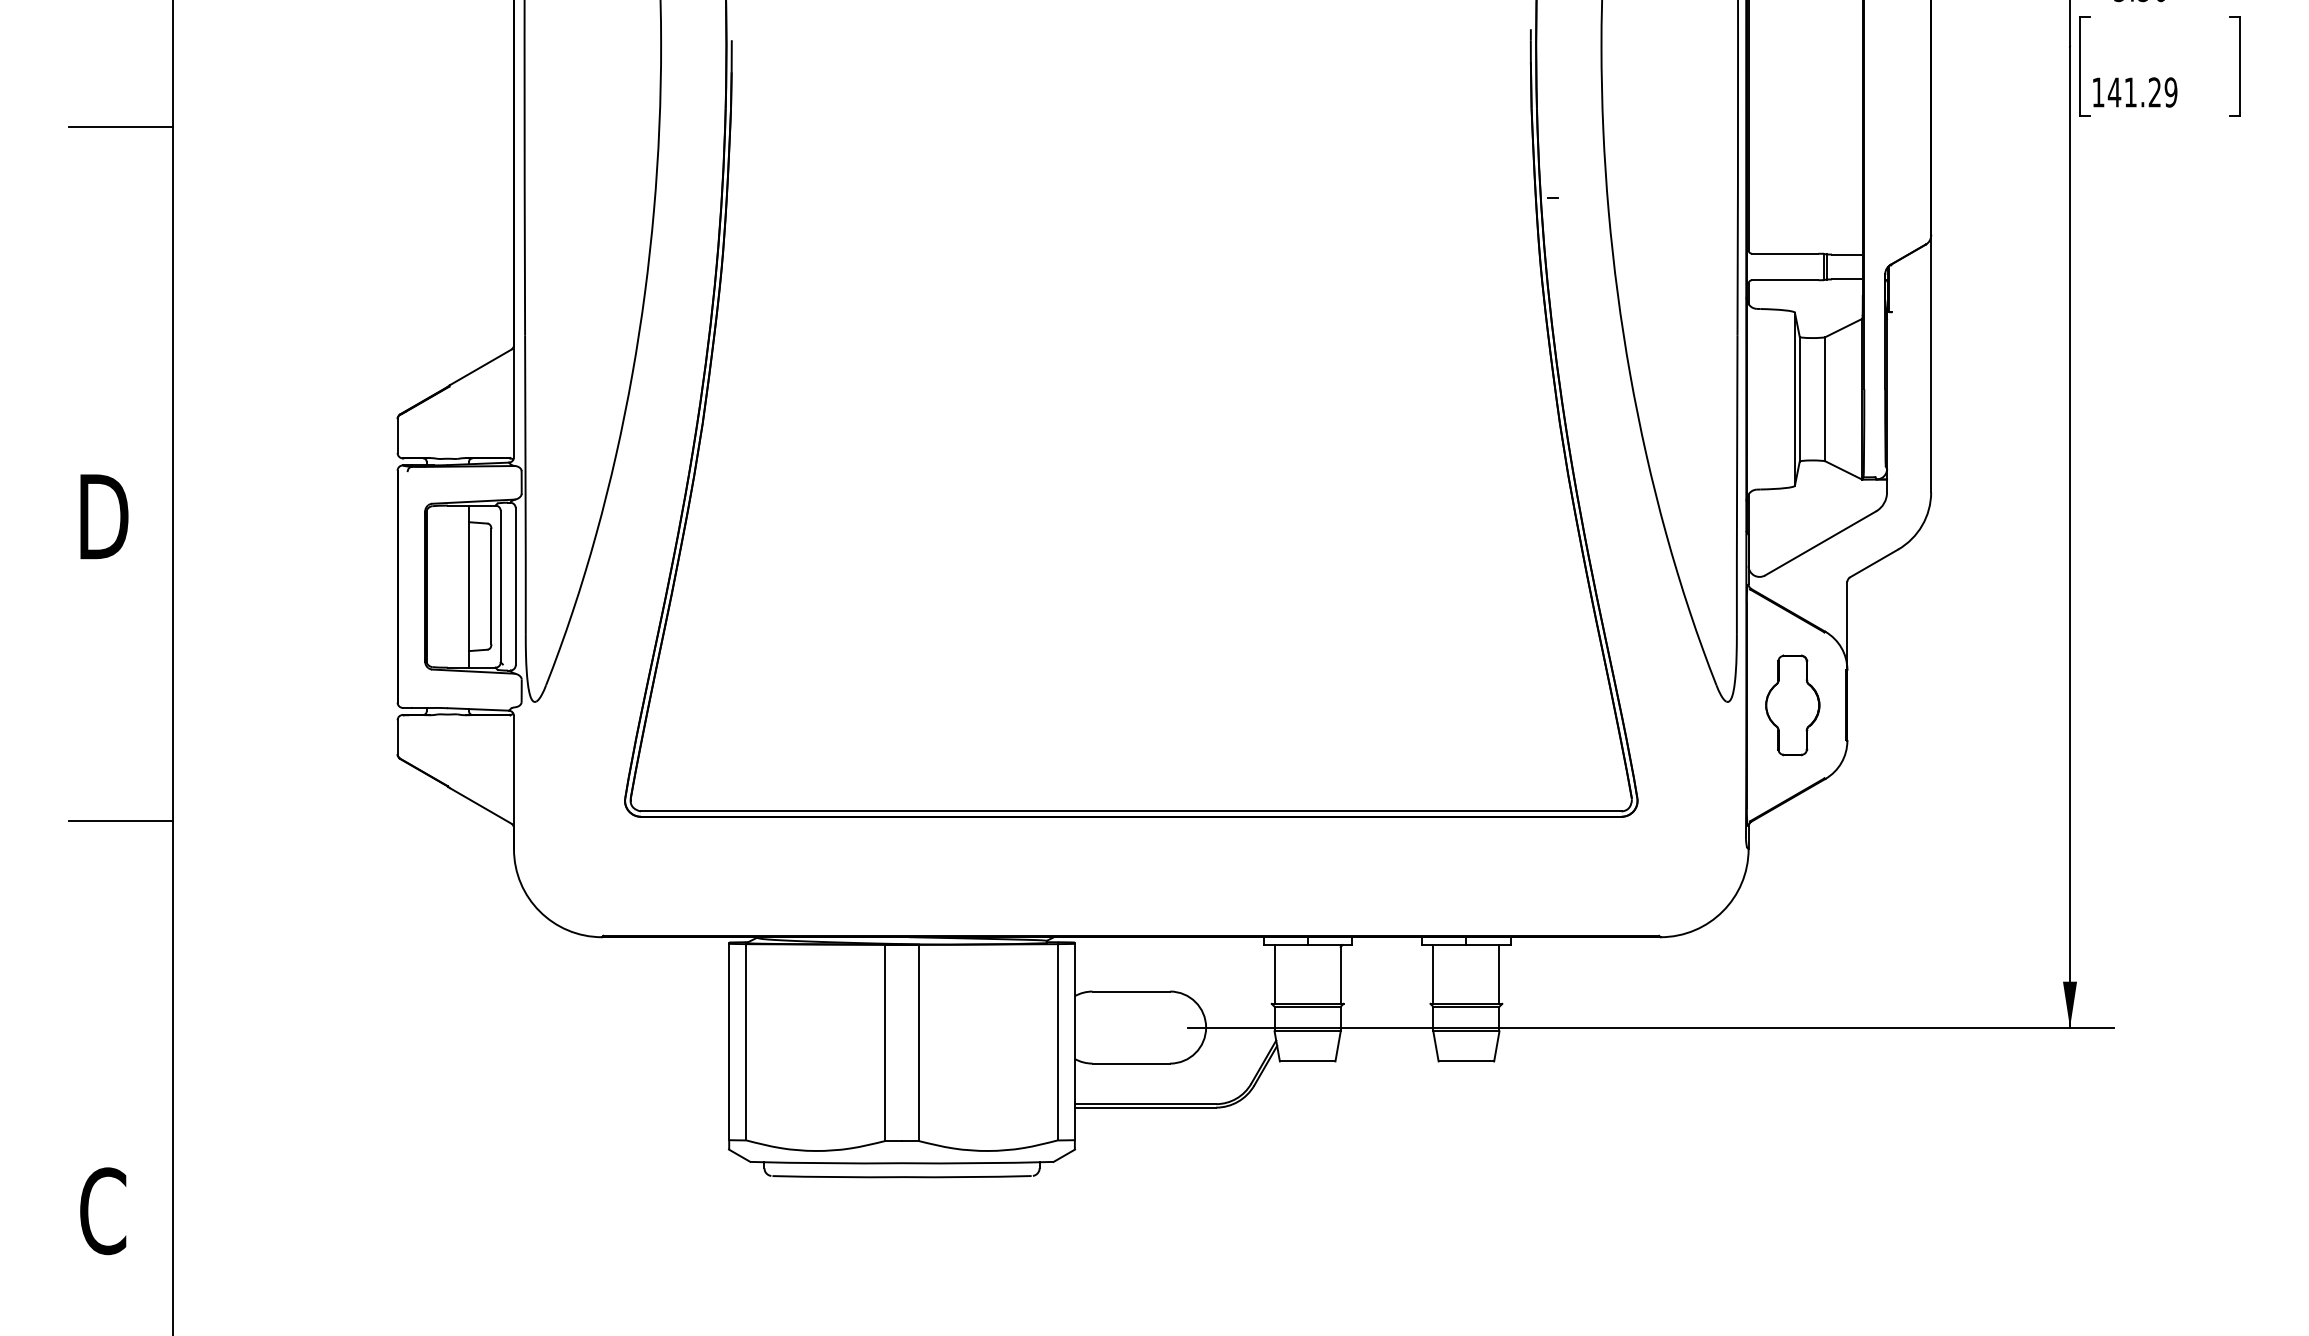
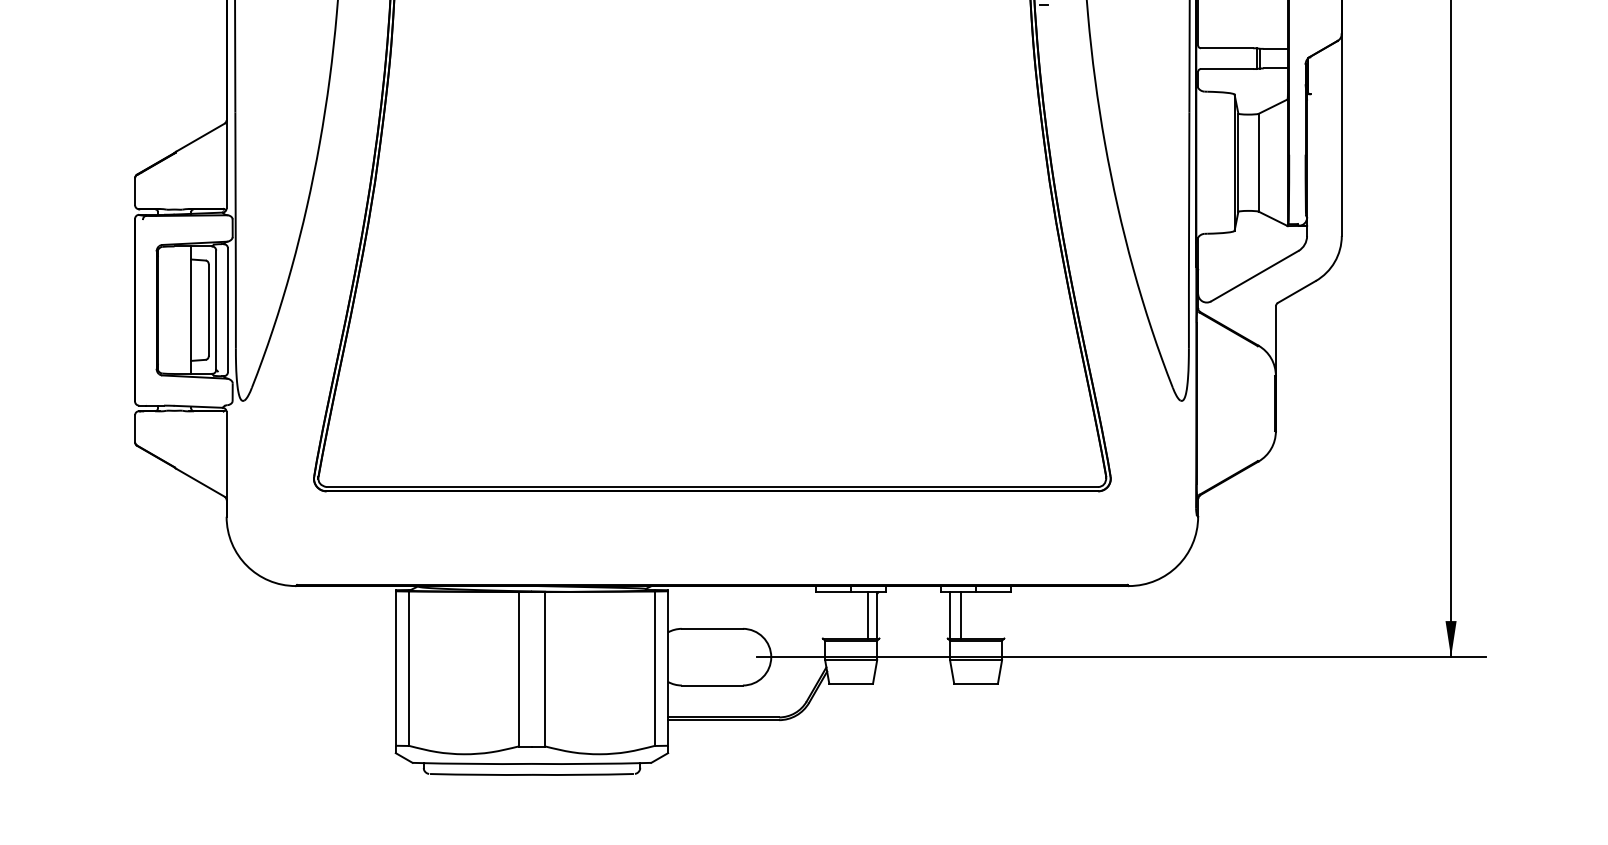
part: (1792, 705) -> (1232, 403), removed
line: (1274, 974) -> (868, 615), moved
line: (1499, 974) -> (961, 615), moved

